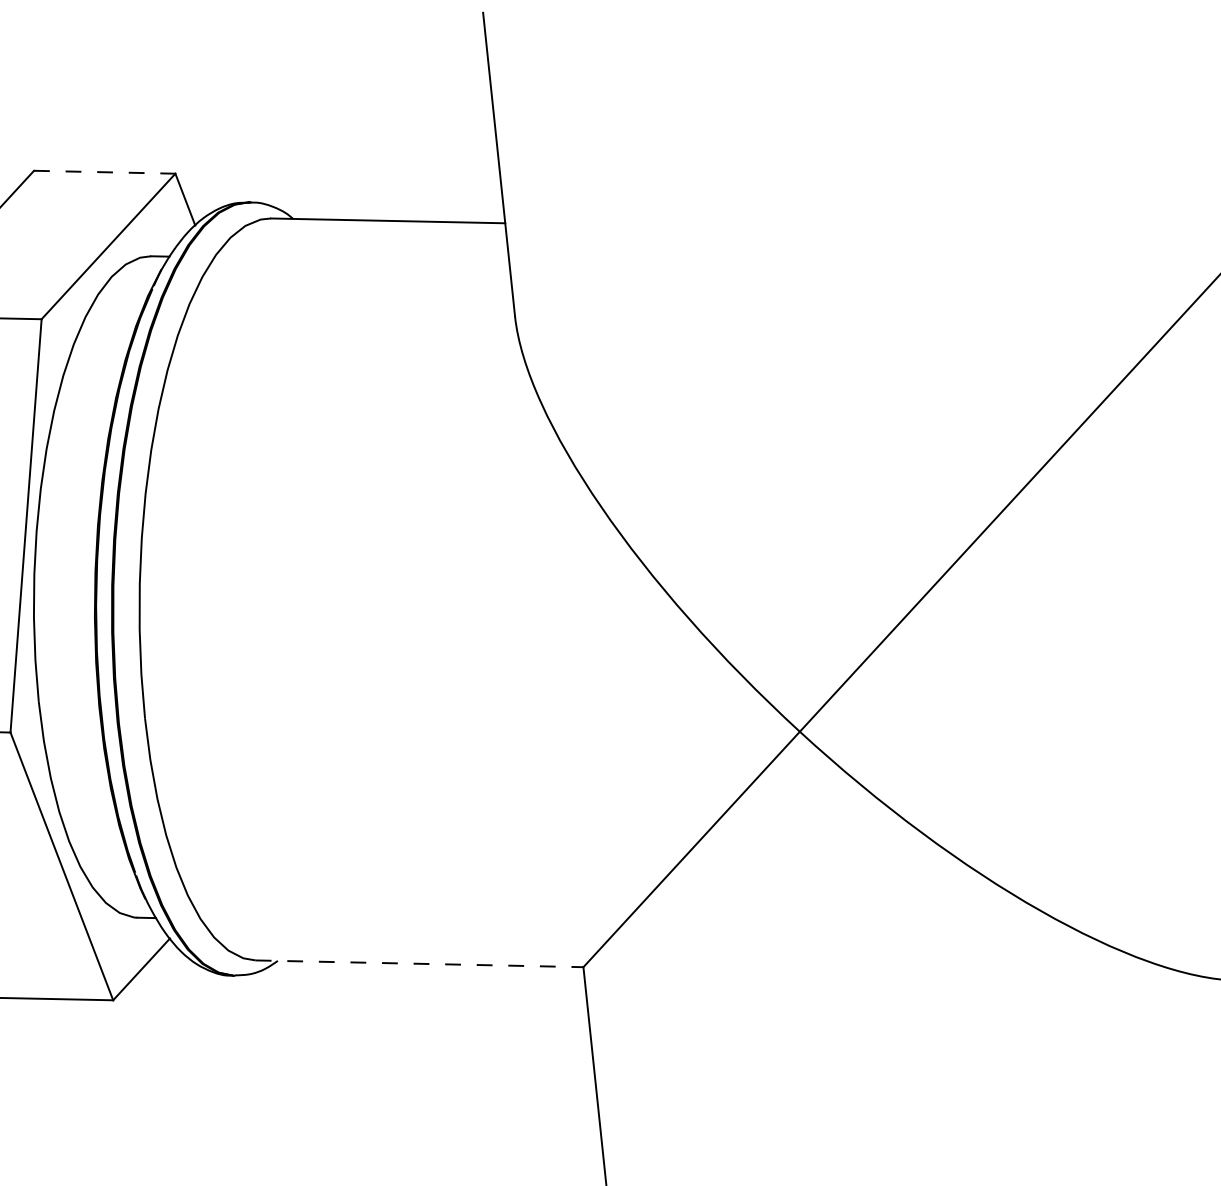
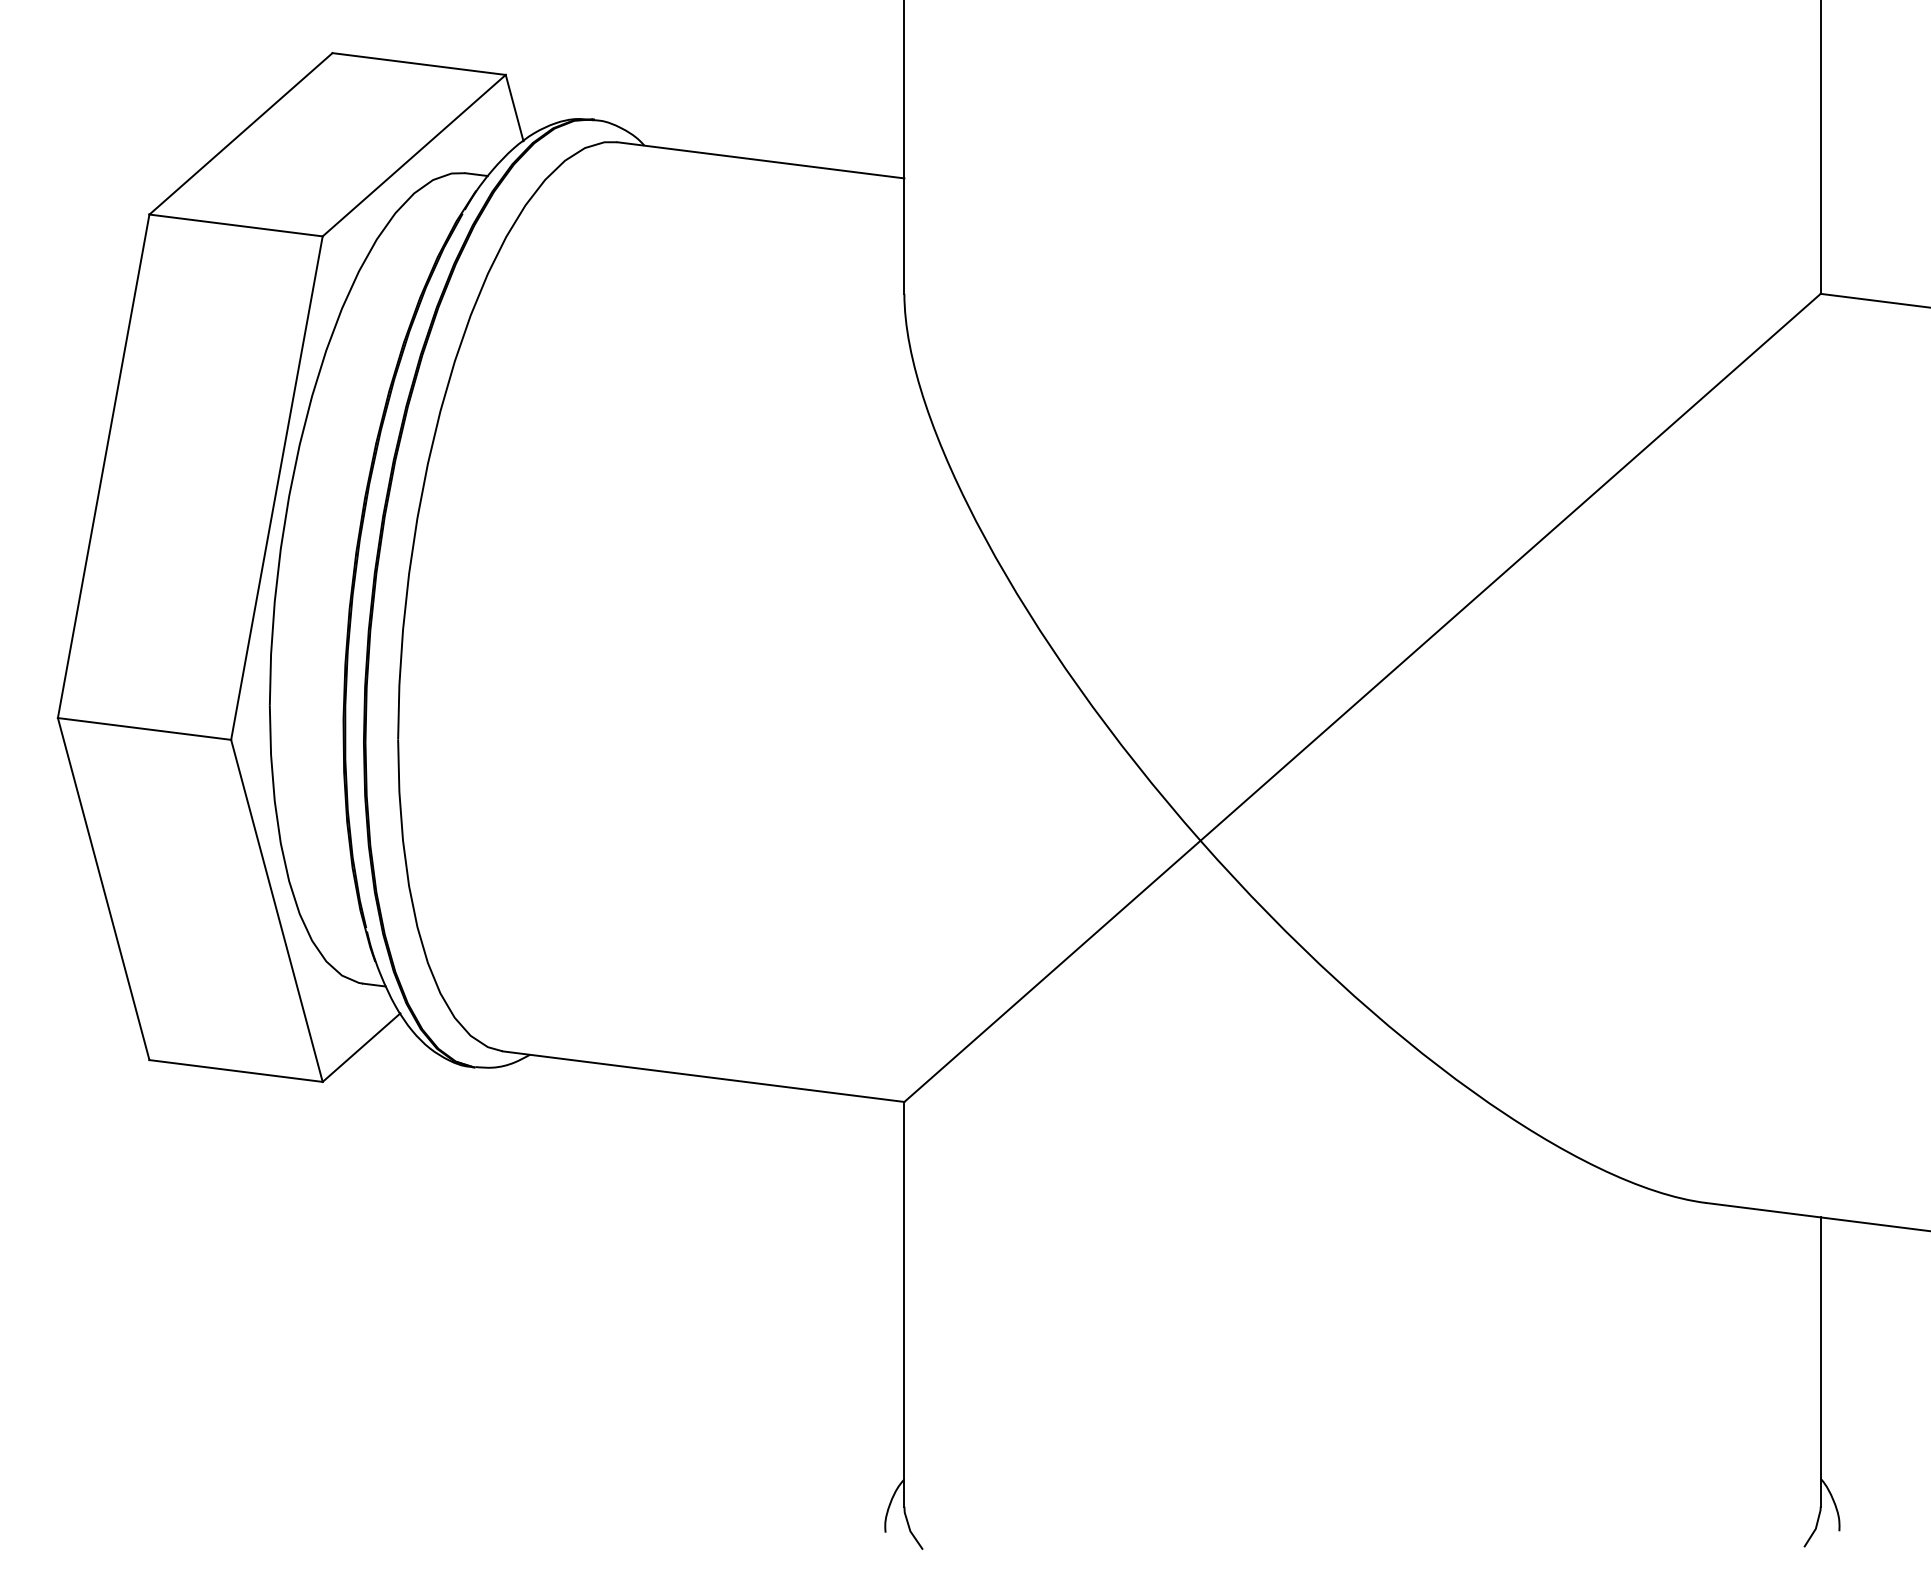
line: (105, 172) -> (419, 64), dashed -> solid
line: (420, 963) -> (704, 1076), dashed -> solid

